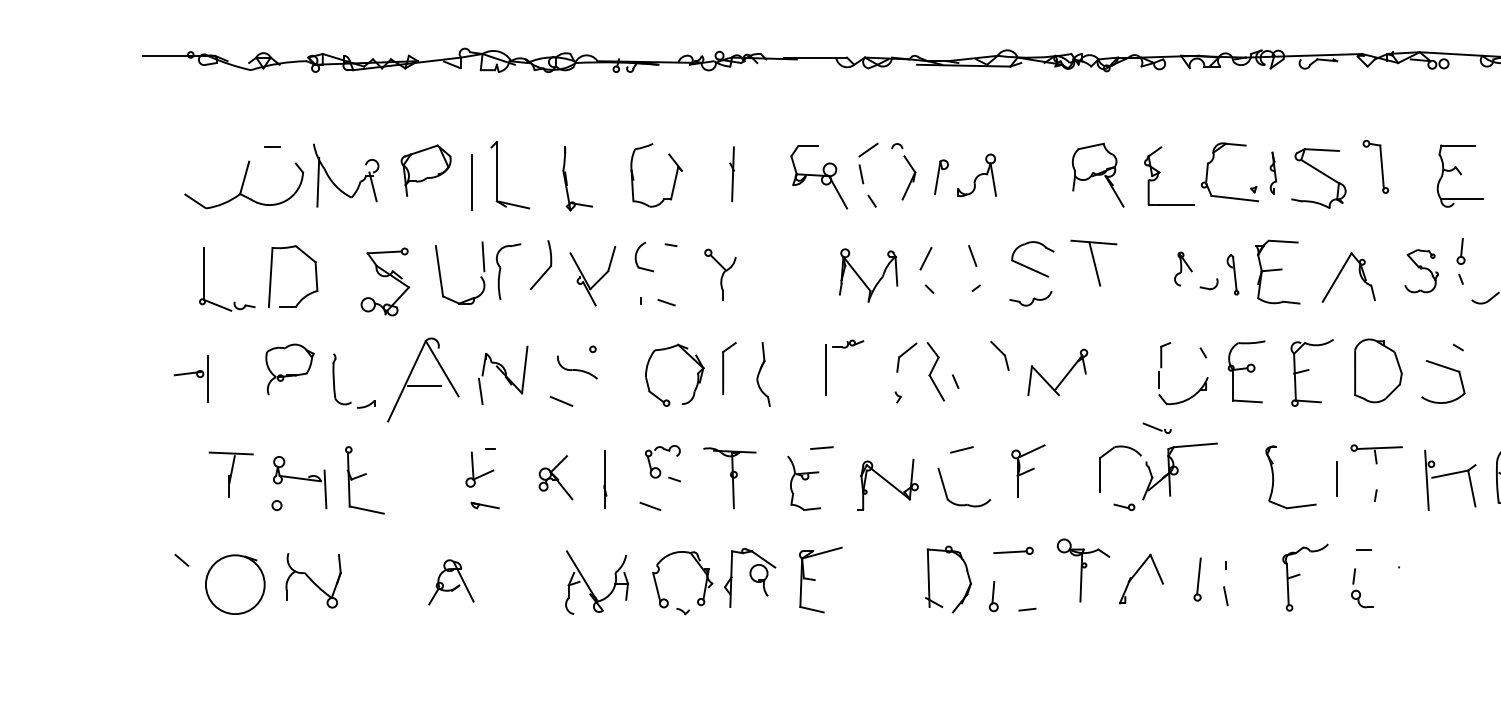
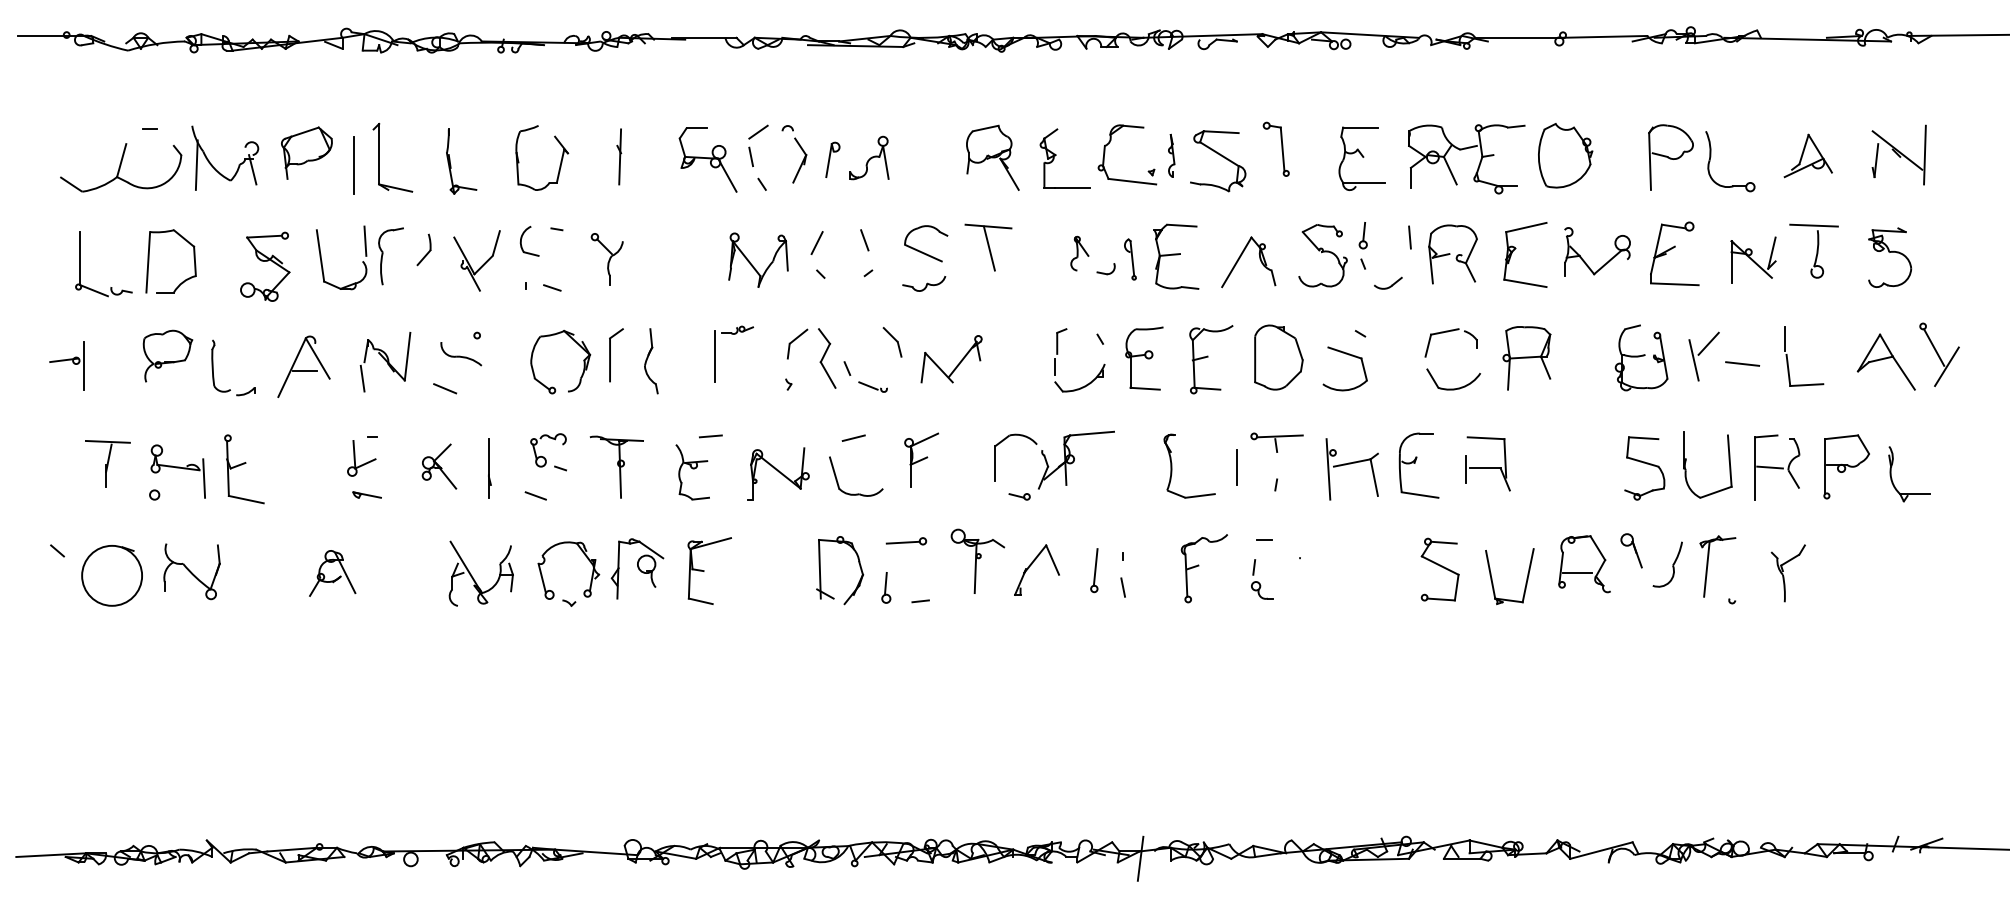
part: (540, 264) -> (423, 249), size x0.62
part: (1421, 270) -> (1322, 255), size x1.43
part: (422, 379) -> (303, 366), size x0.71
part: (1156, 427) -> (872, 386), moved

